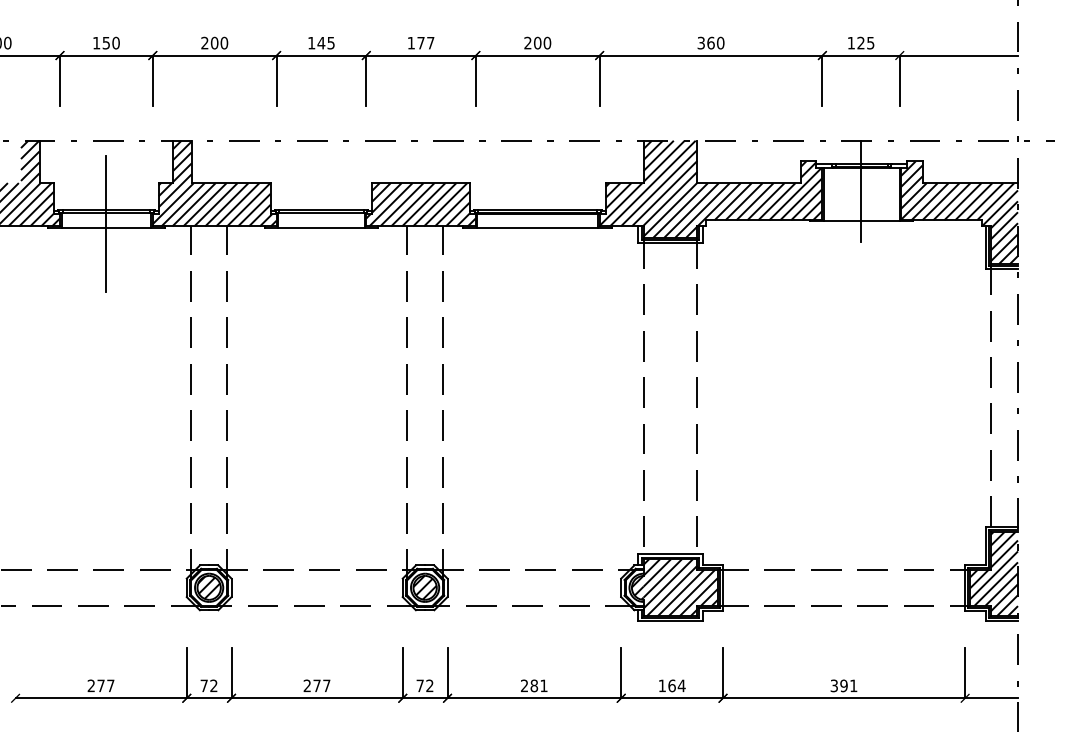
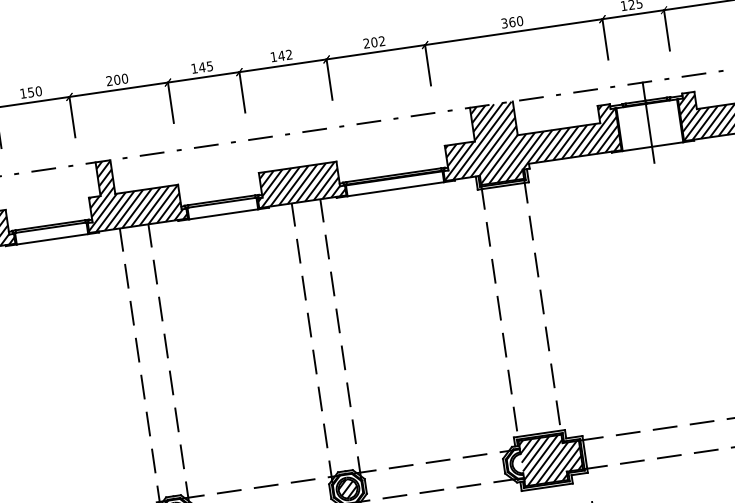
text: (425, 42) -> (284, 54), 177 -> 142
text: (547, 42) -> (382, 40), 200 -> 202
line: (106, 224) -> (52, 236), removed
hatch: (637, 587) -> (517, 464), removed

